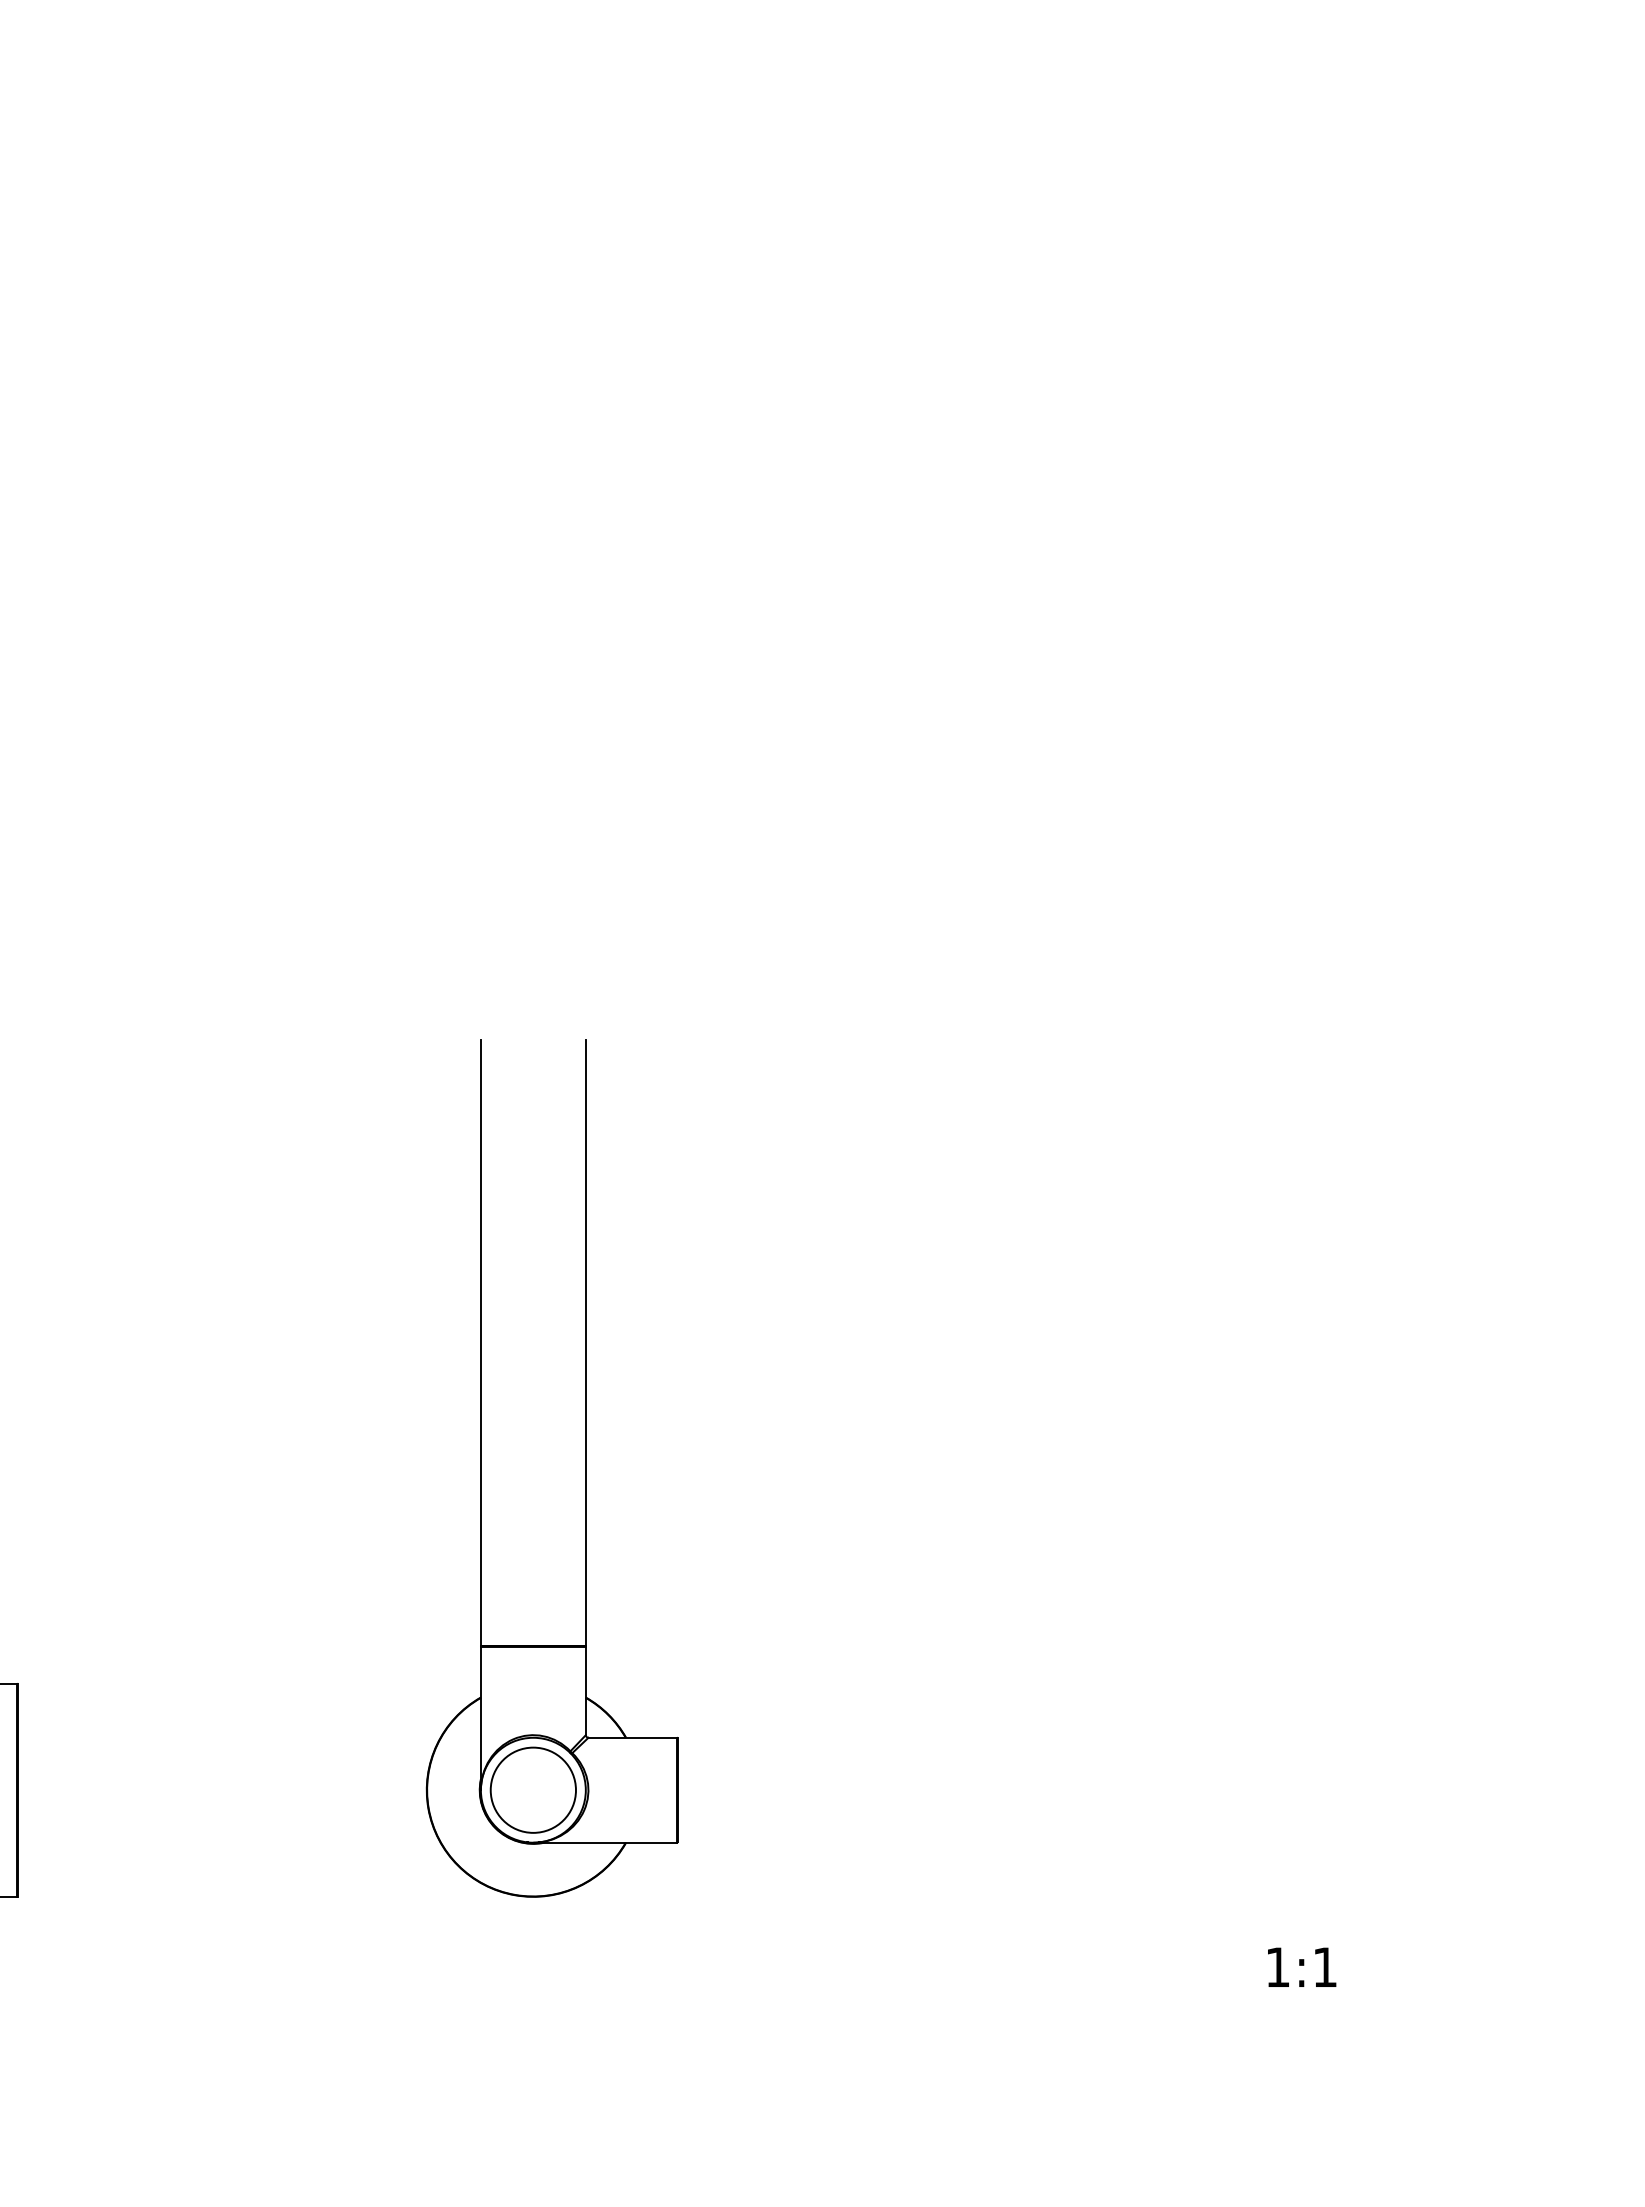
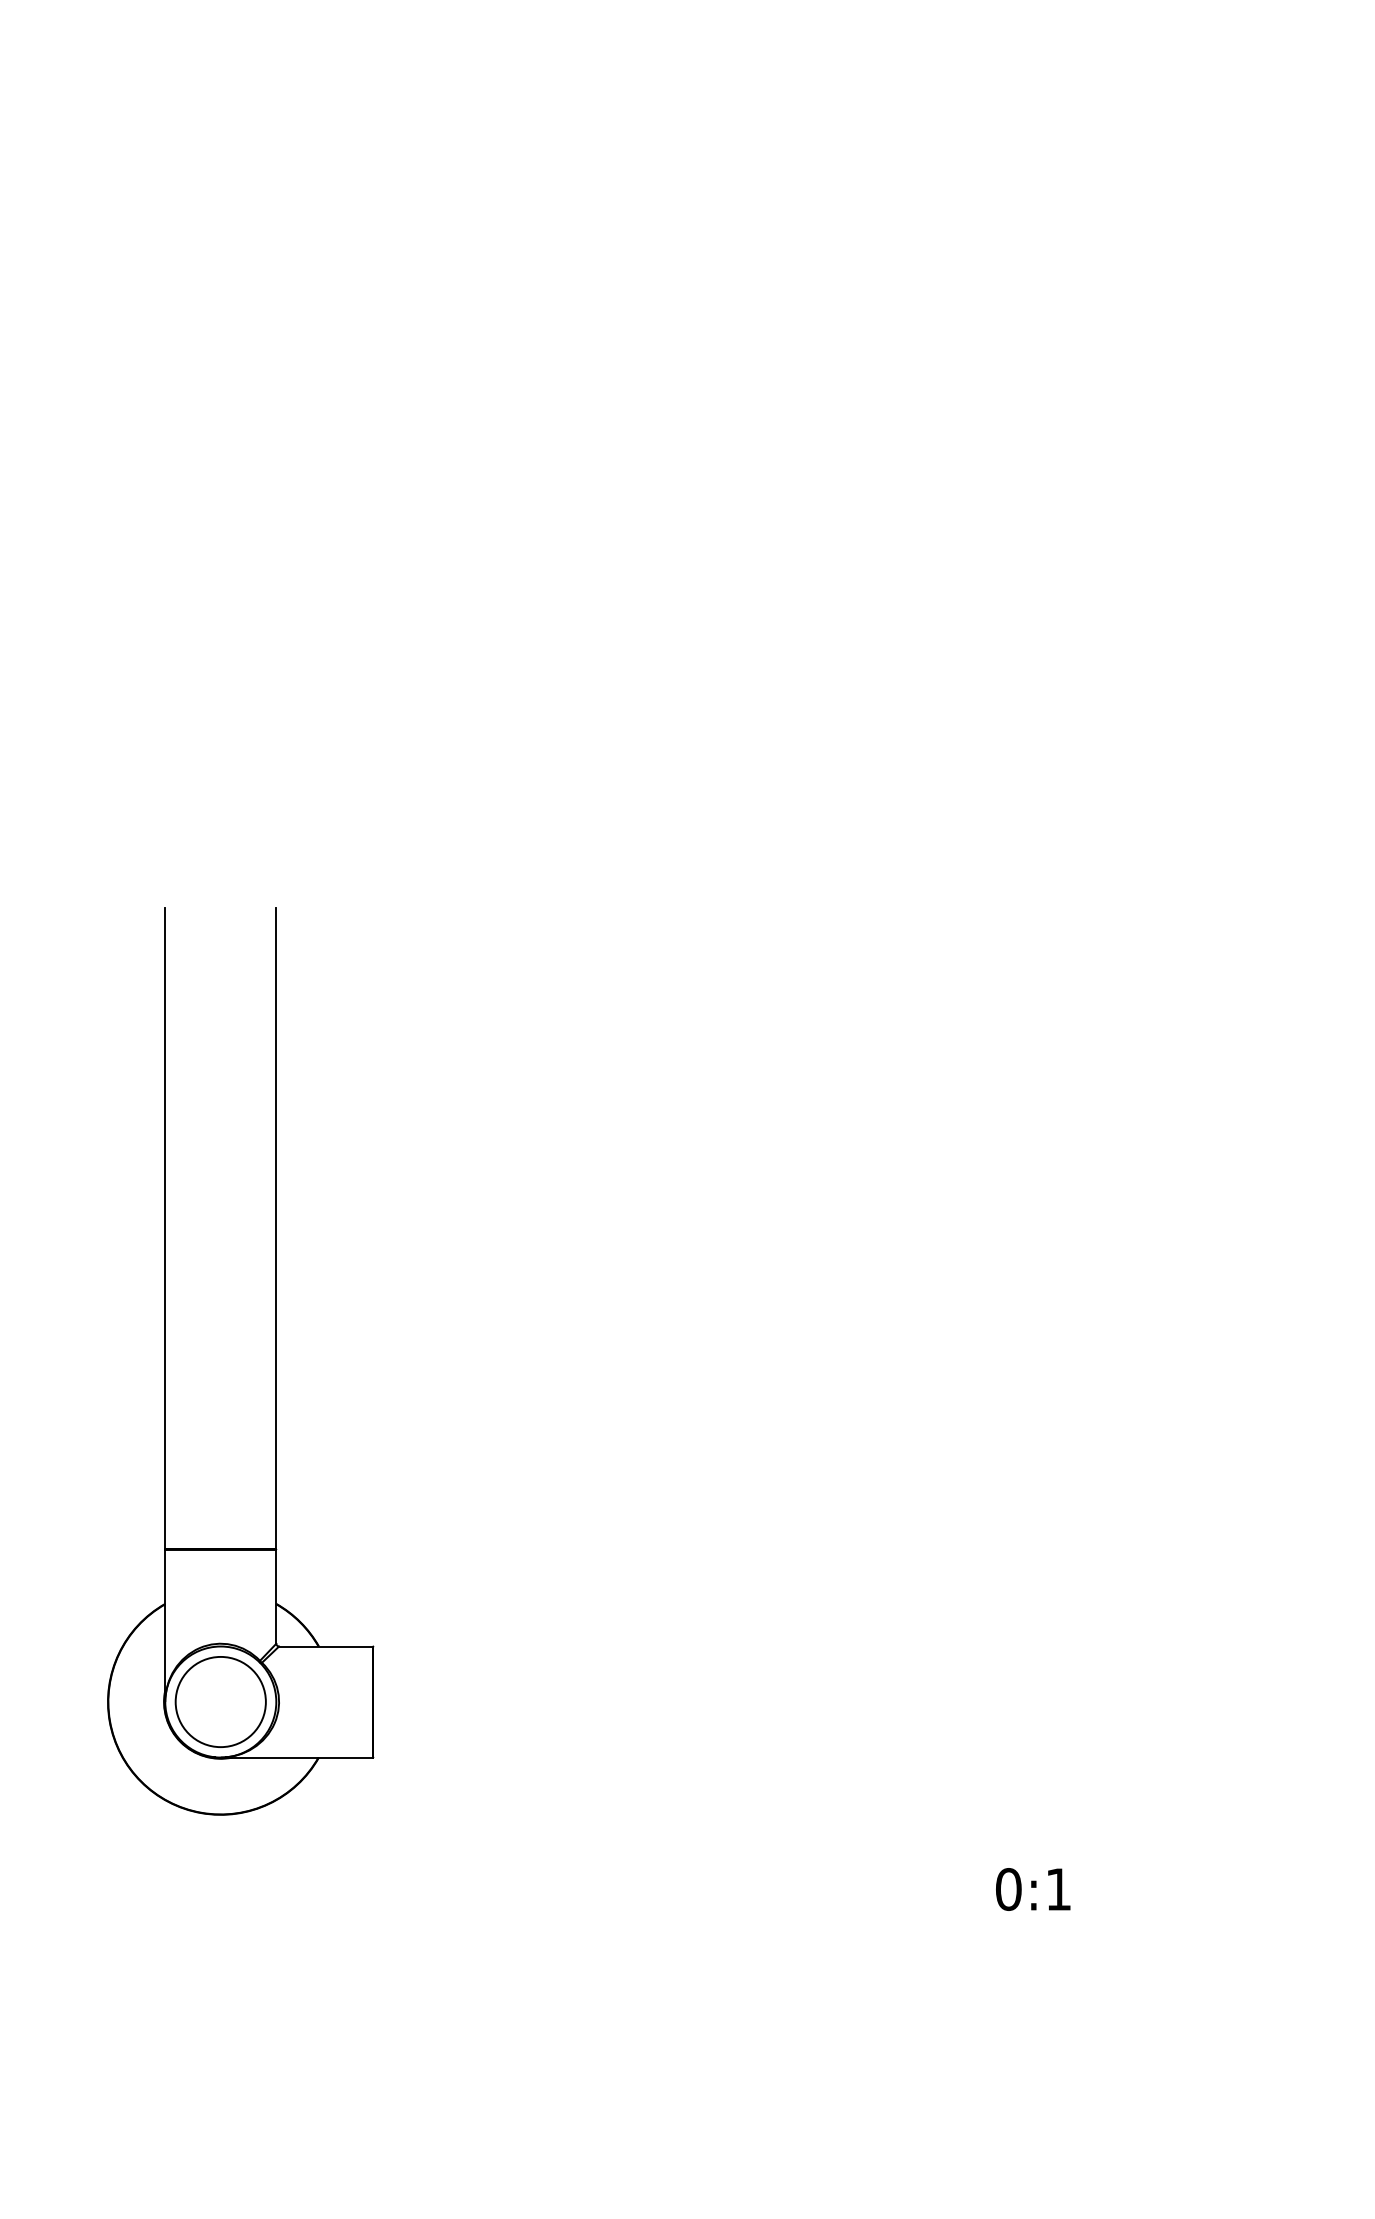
text: (1277, 1967) -> (1008, 1889), 1:1 -> 0:1

